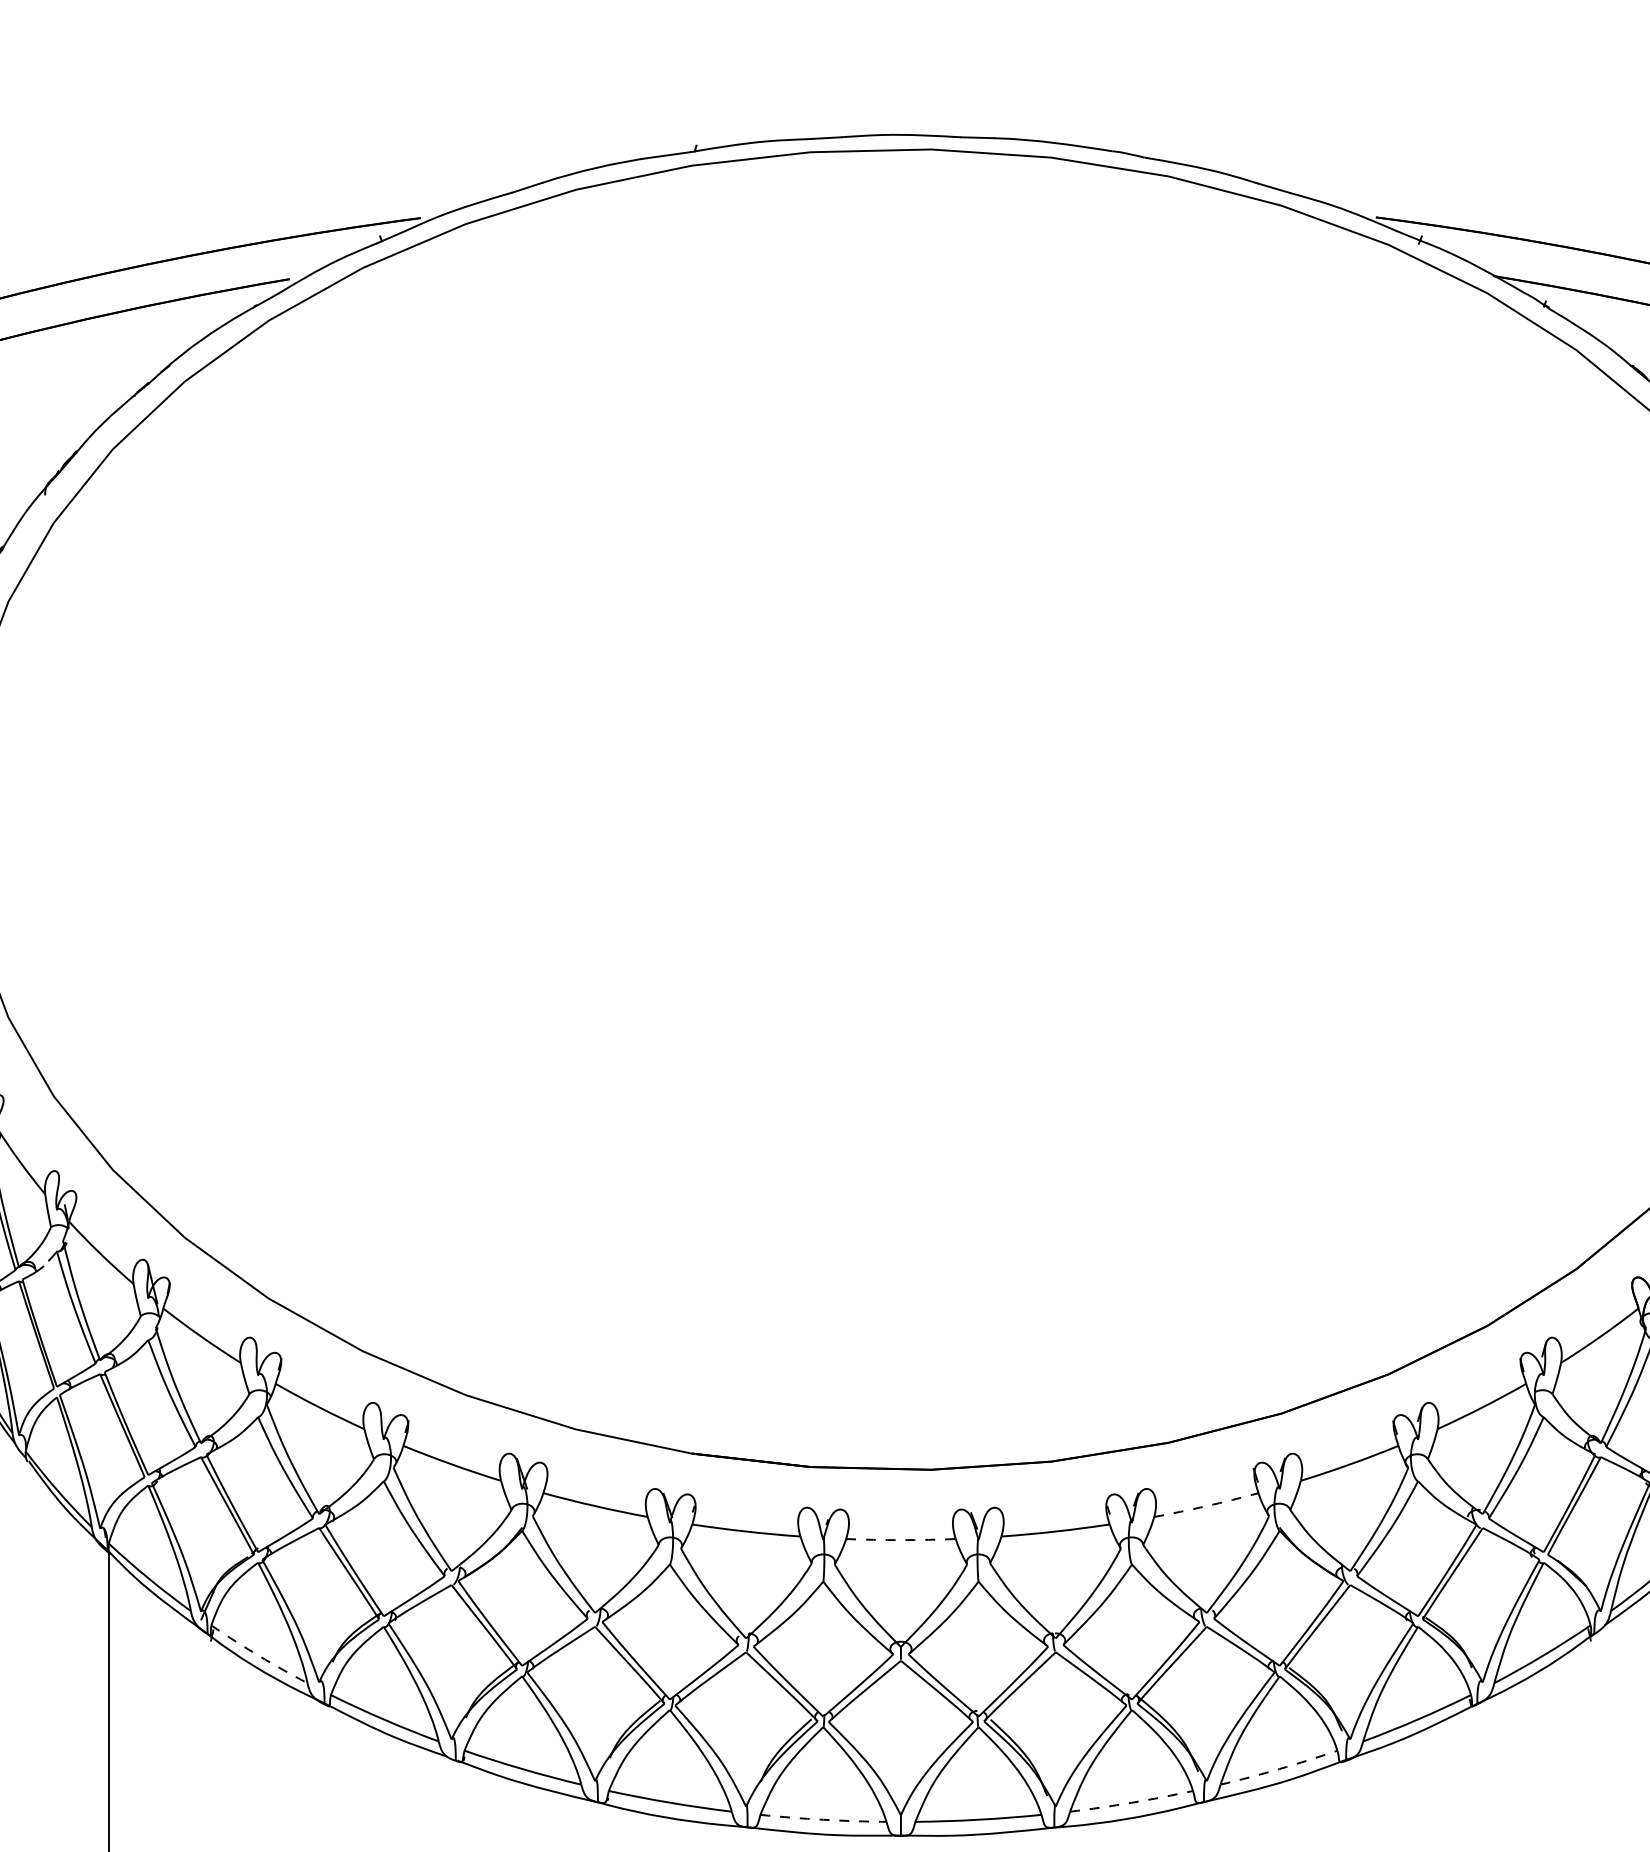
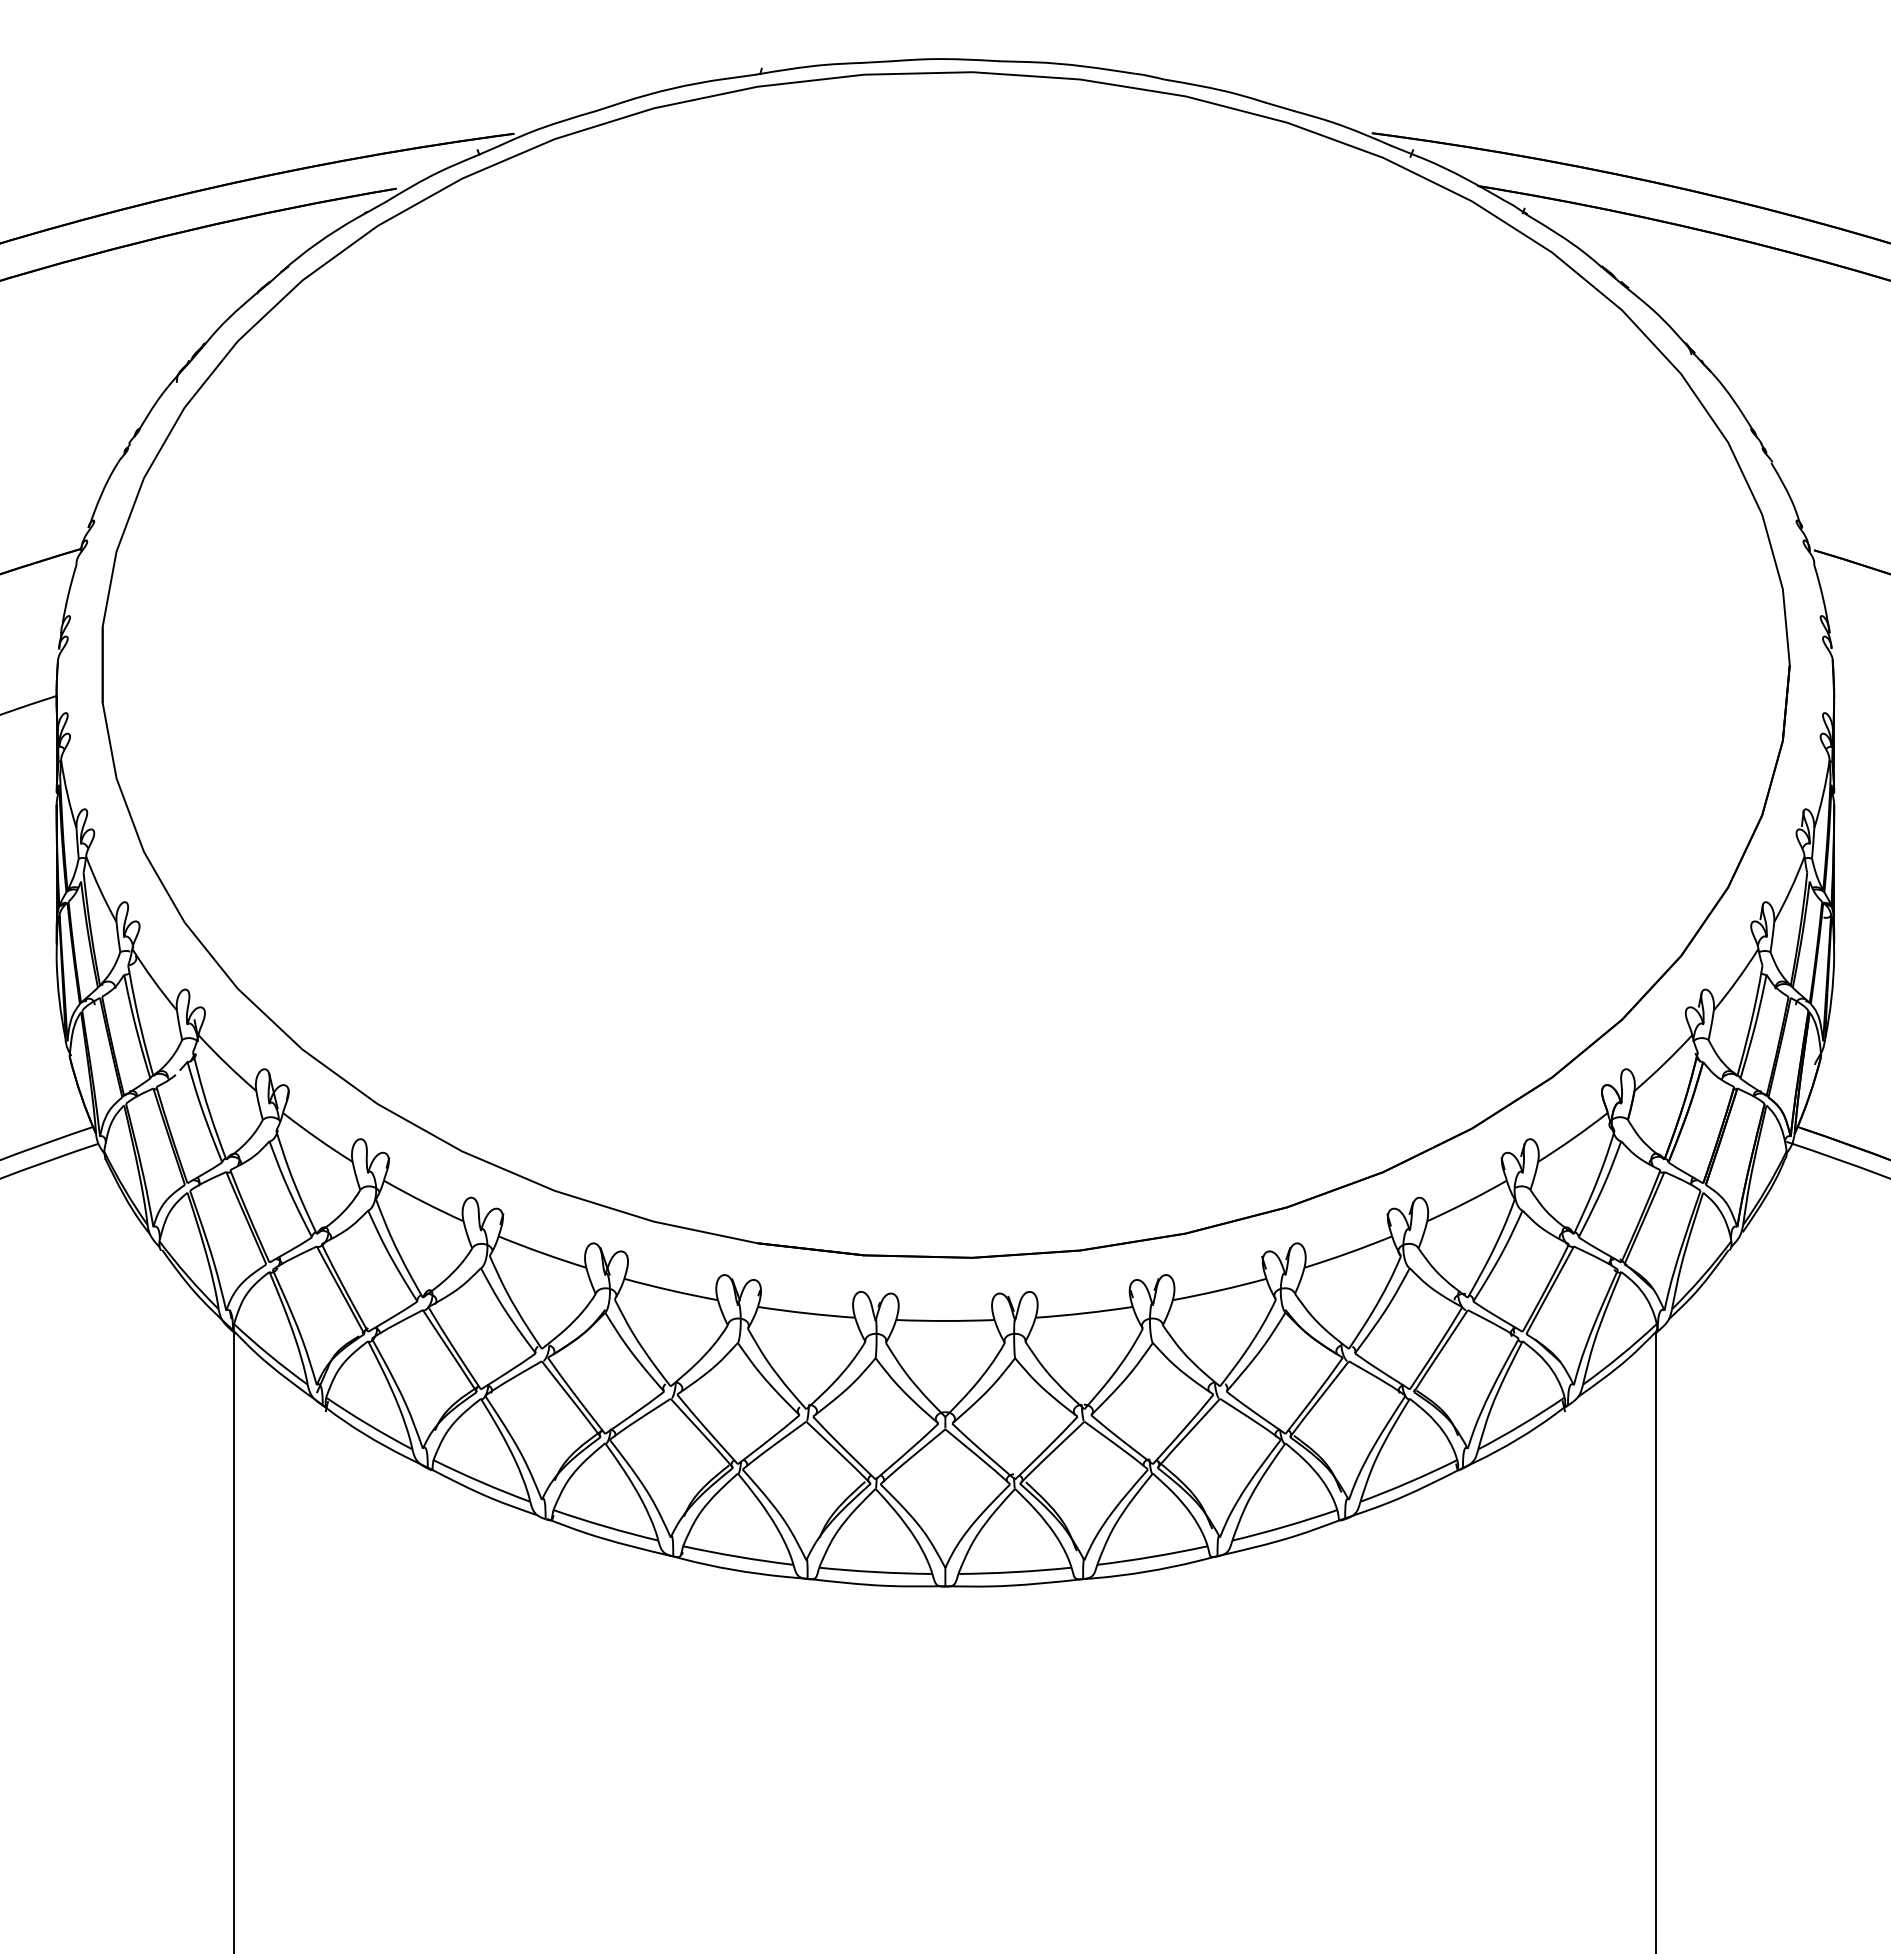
arc: (1206, 1506) -> (1219, 1290), dashed -> solid
arc: (901, 1539) -> (945, 1320), dashed -> solid
arc: (258, 1655) -> (368, 1424), dashed -> solid
arc: (1279, 1768) -> (1285, 1526), dashed -> solid
arc: (1131, 1802) -> (1152, 1556), dashed -> solid
arc: (823, 1820) -> (875, 1572), dashed -> solid

